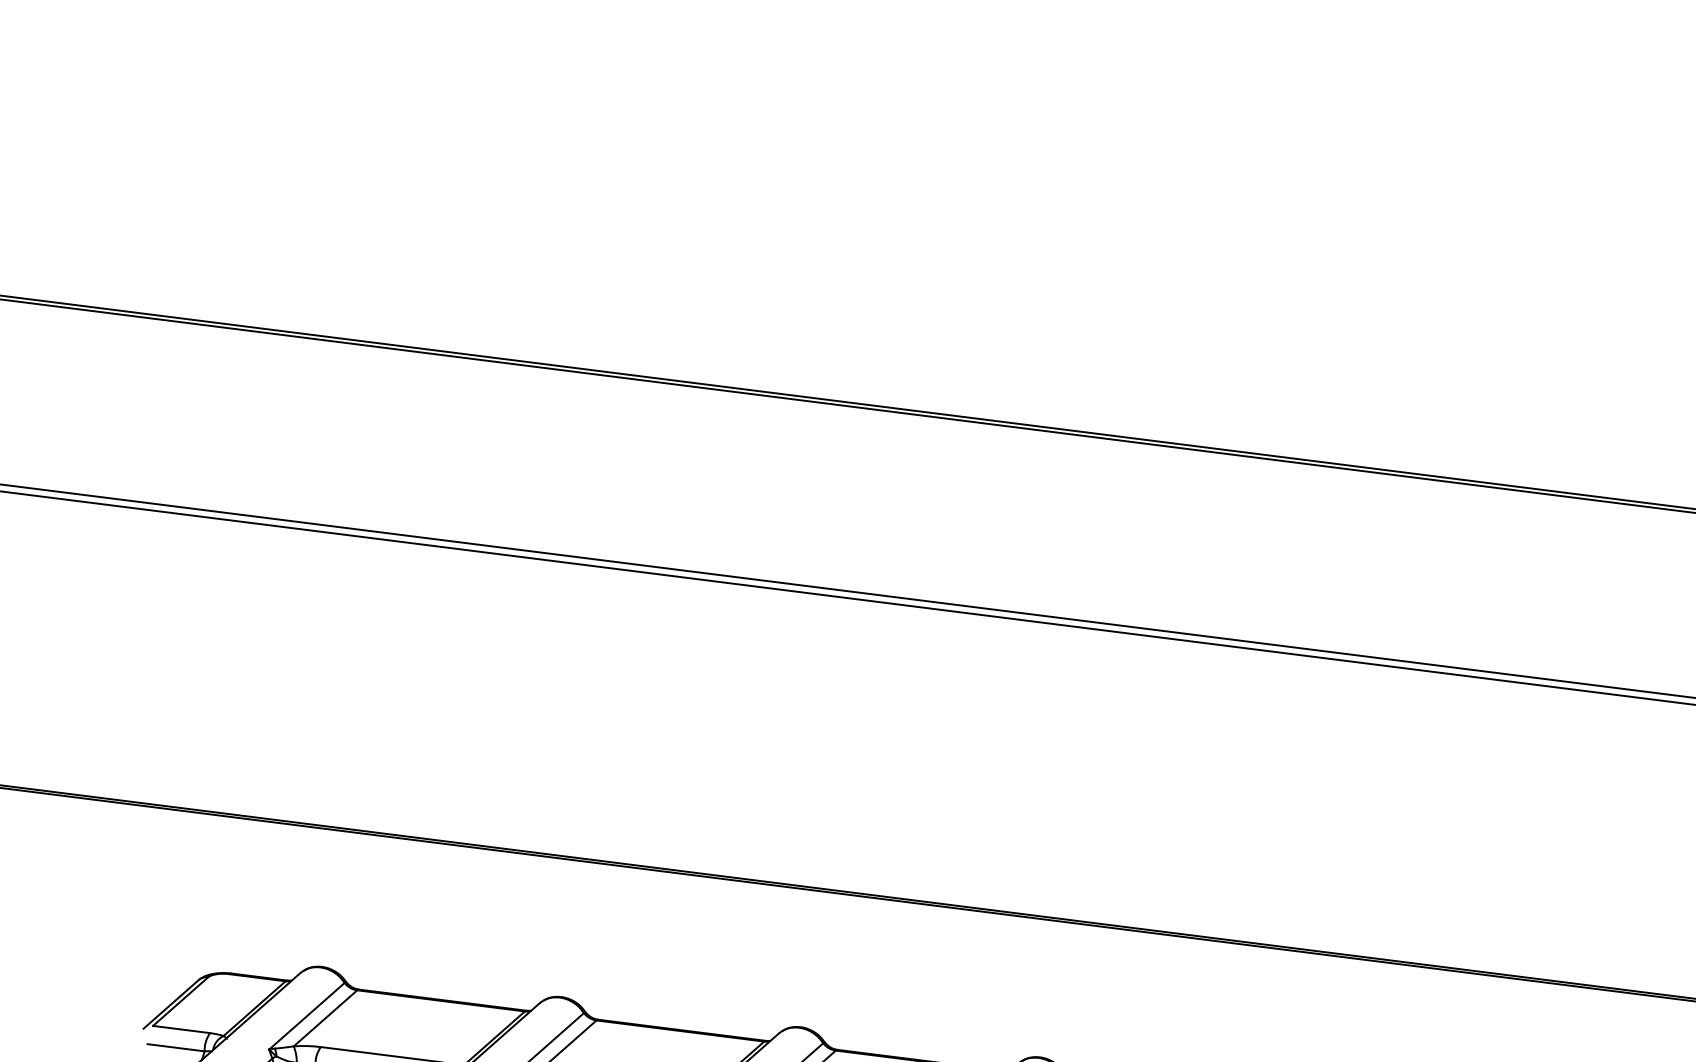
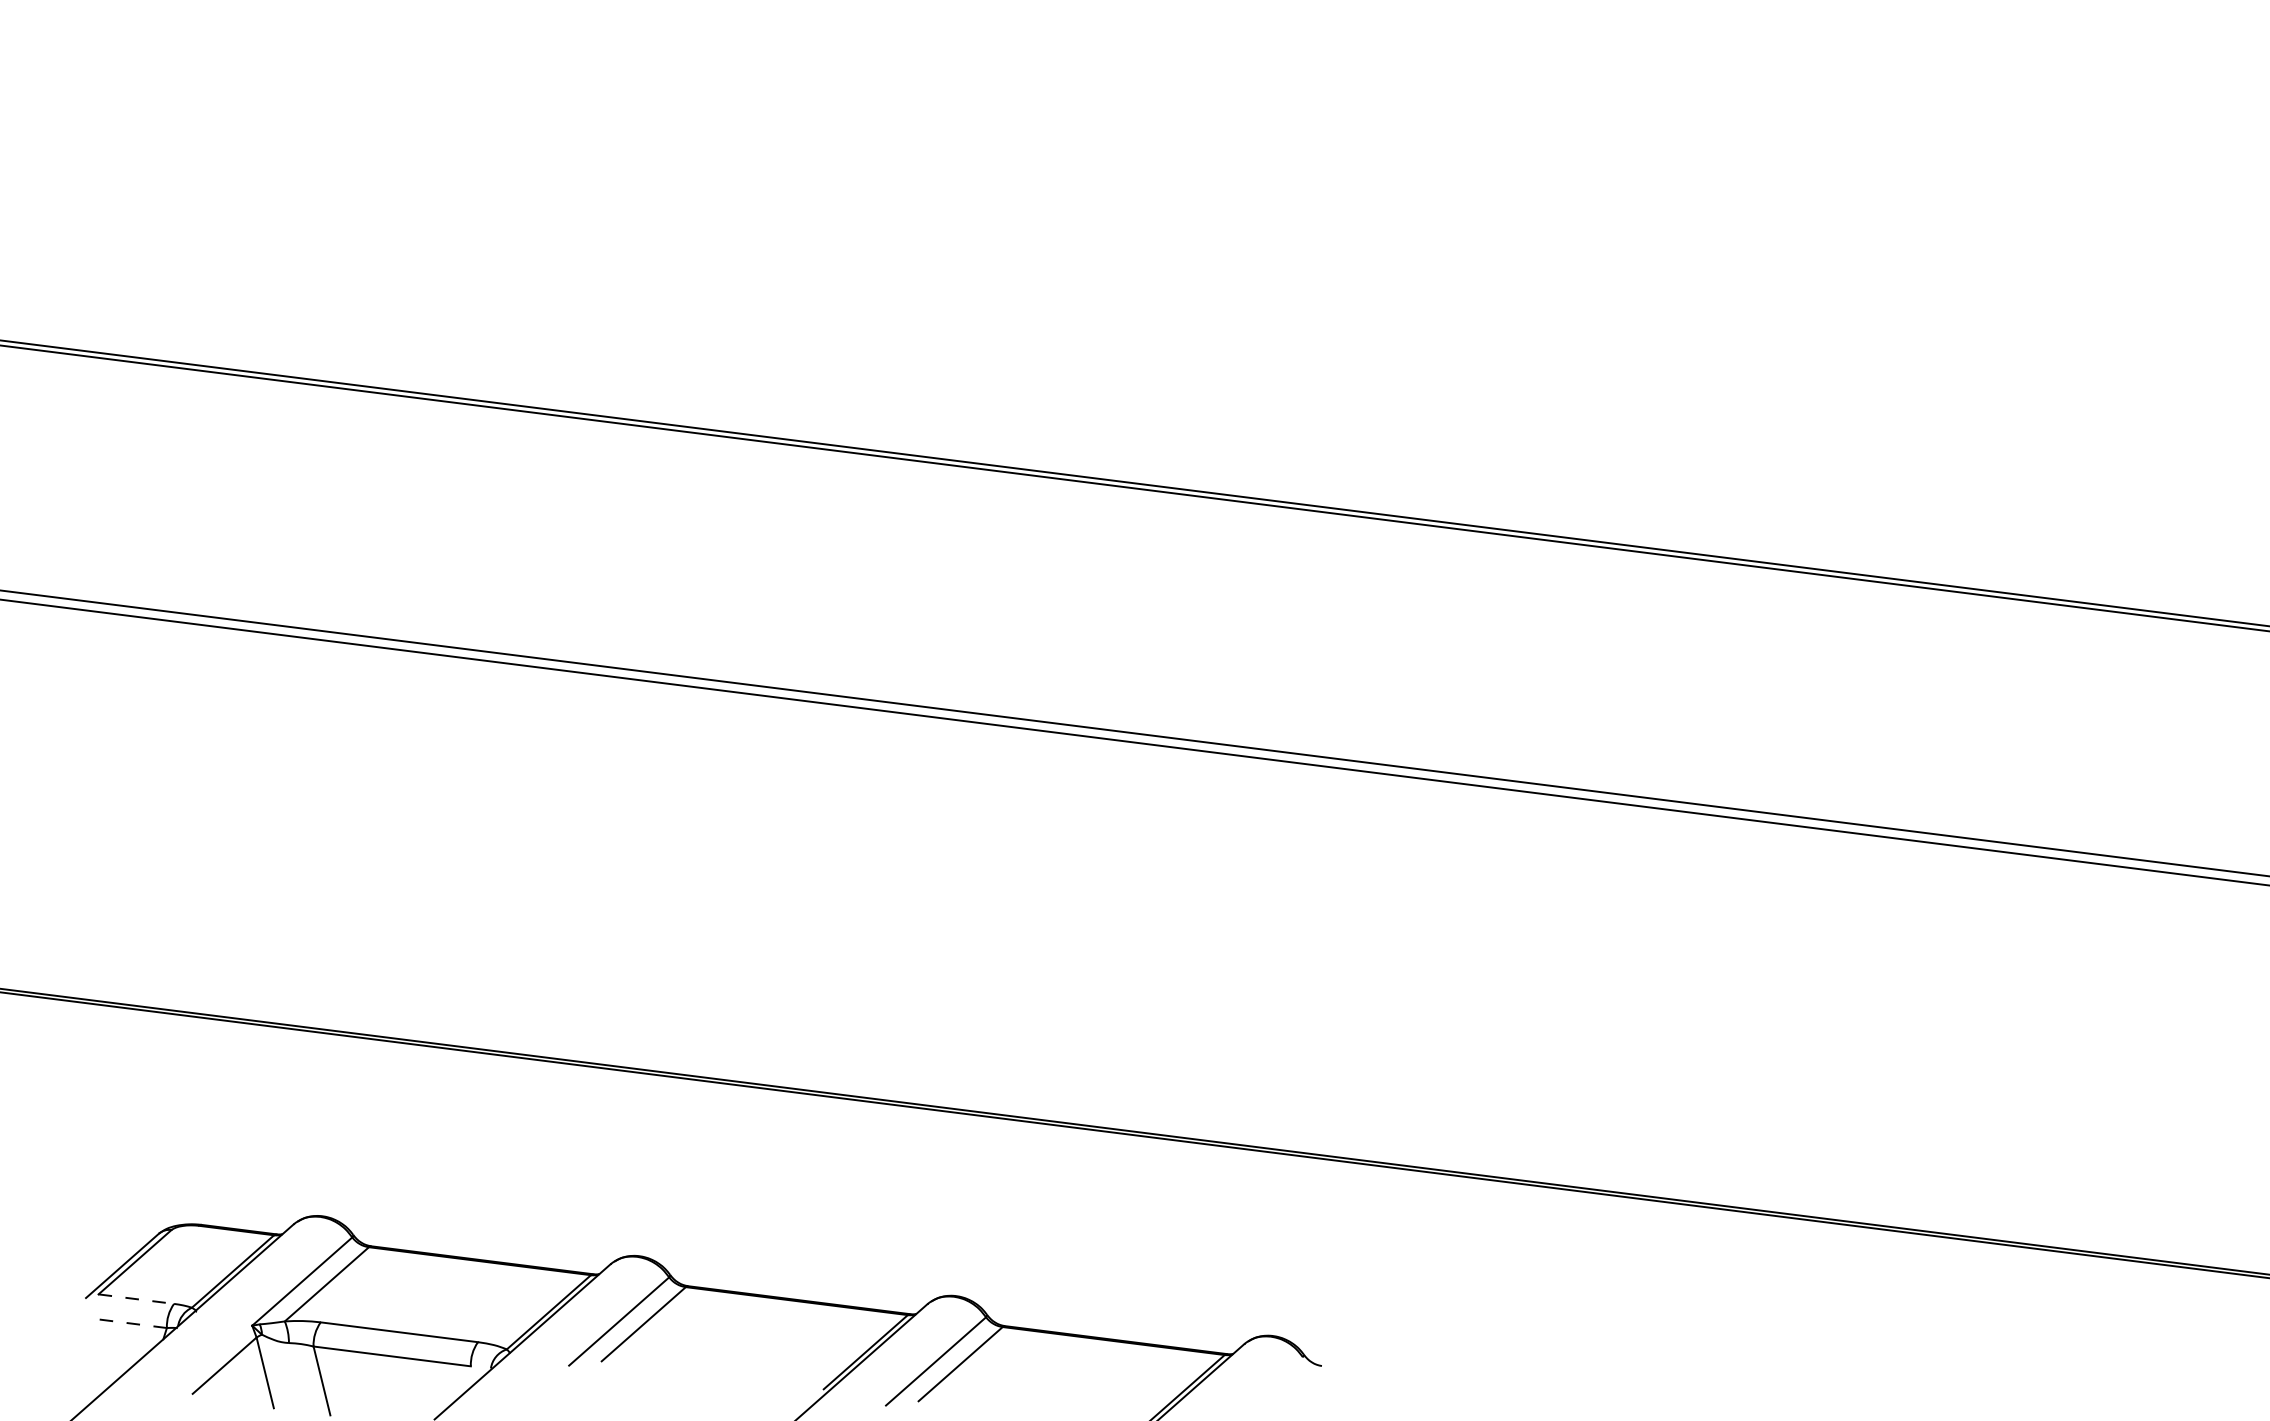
line: (181, 1029) -> (136, 1299), solid -> dashed
line: (175, 1047) -> (128, 1323), solid -> dashed

